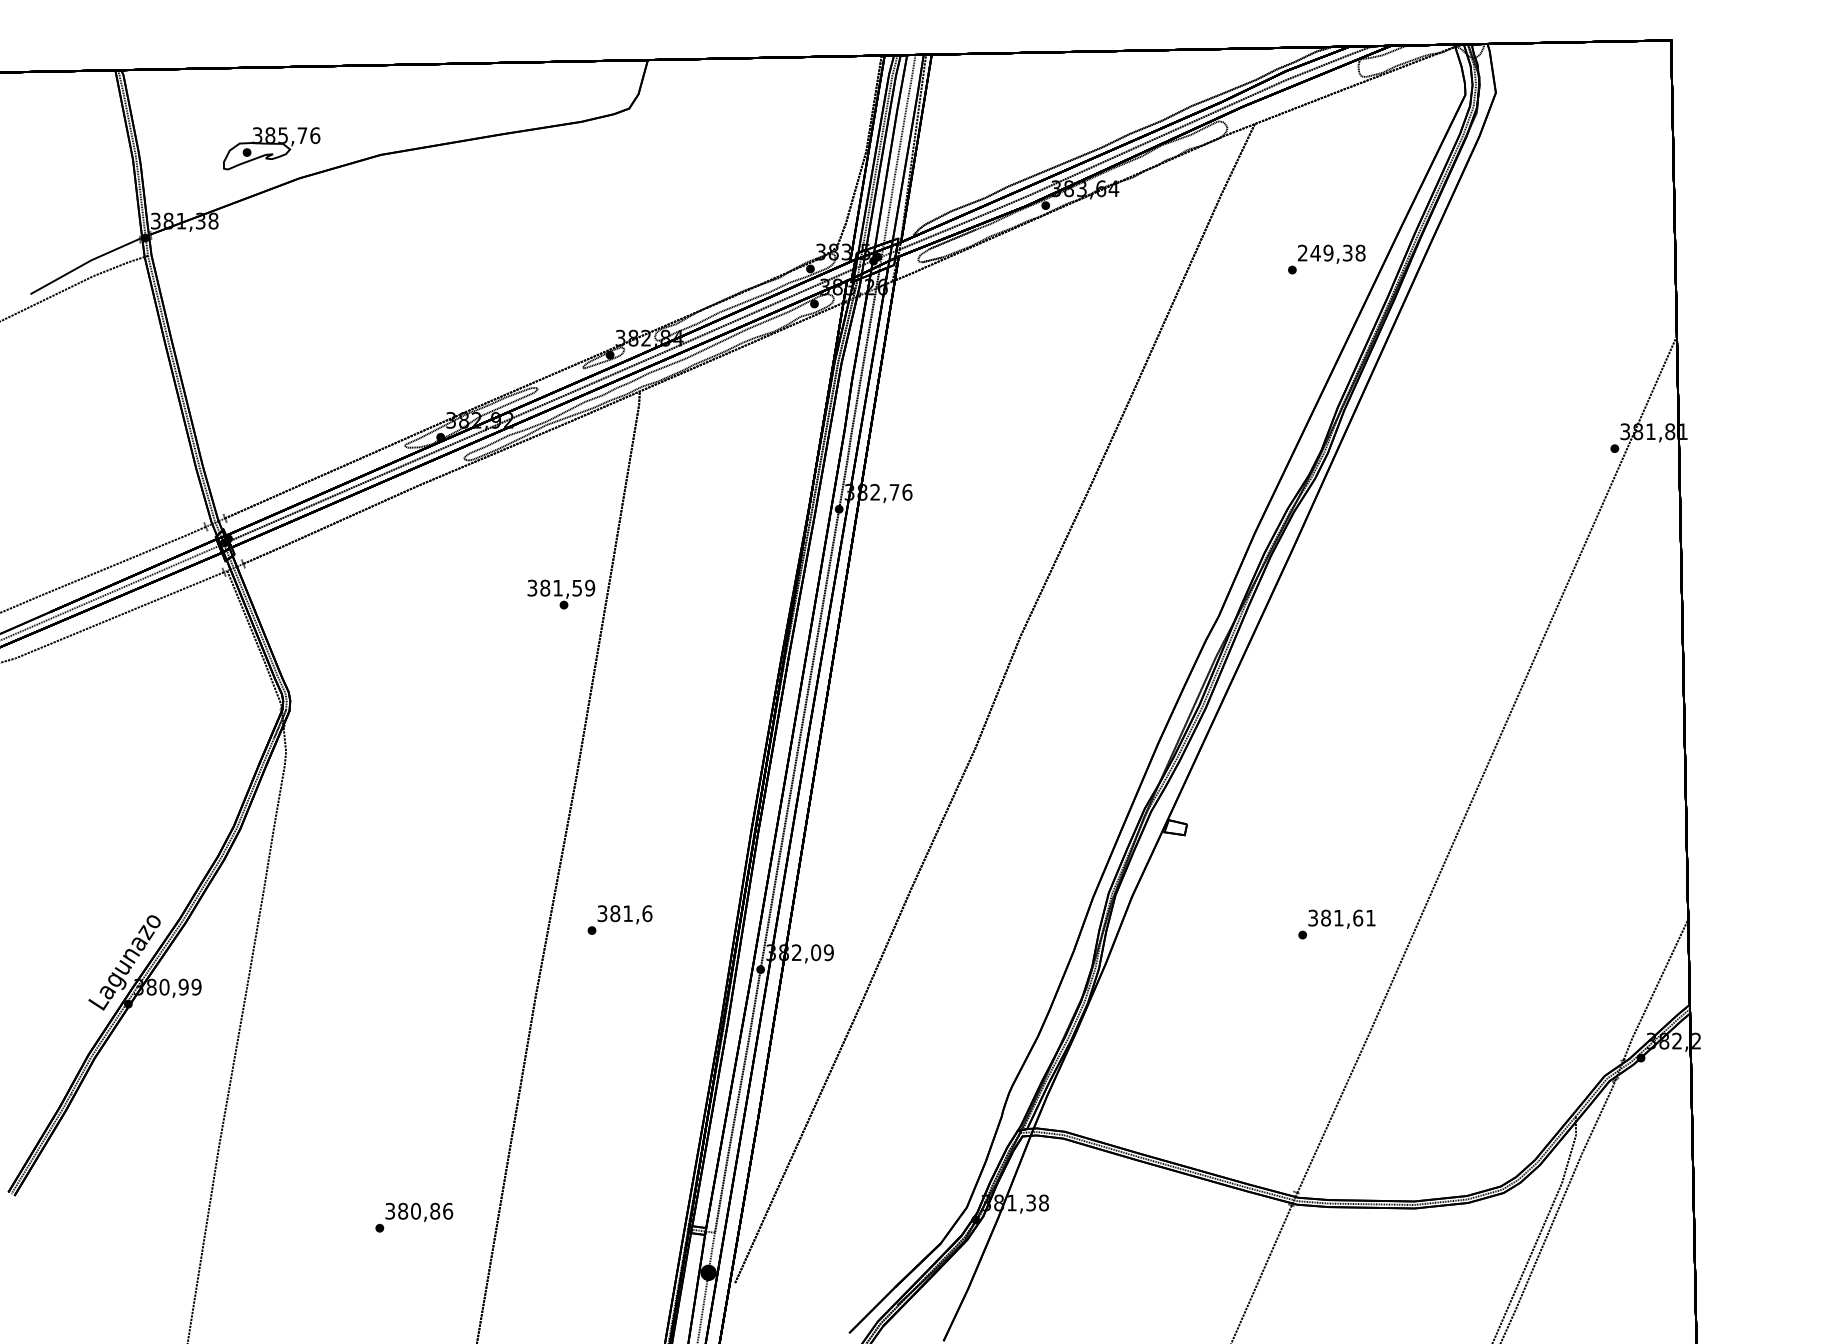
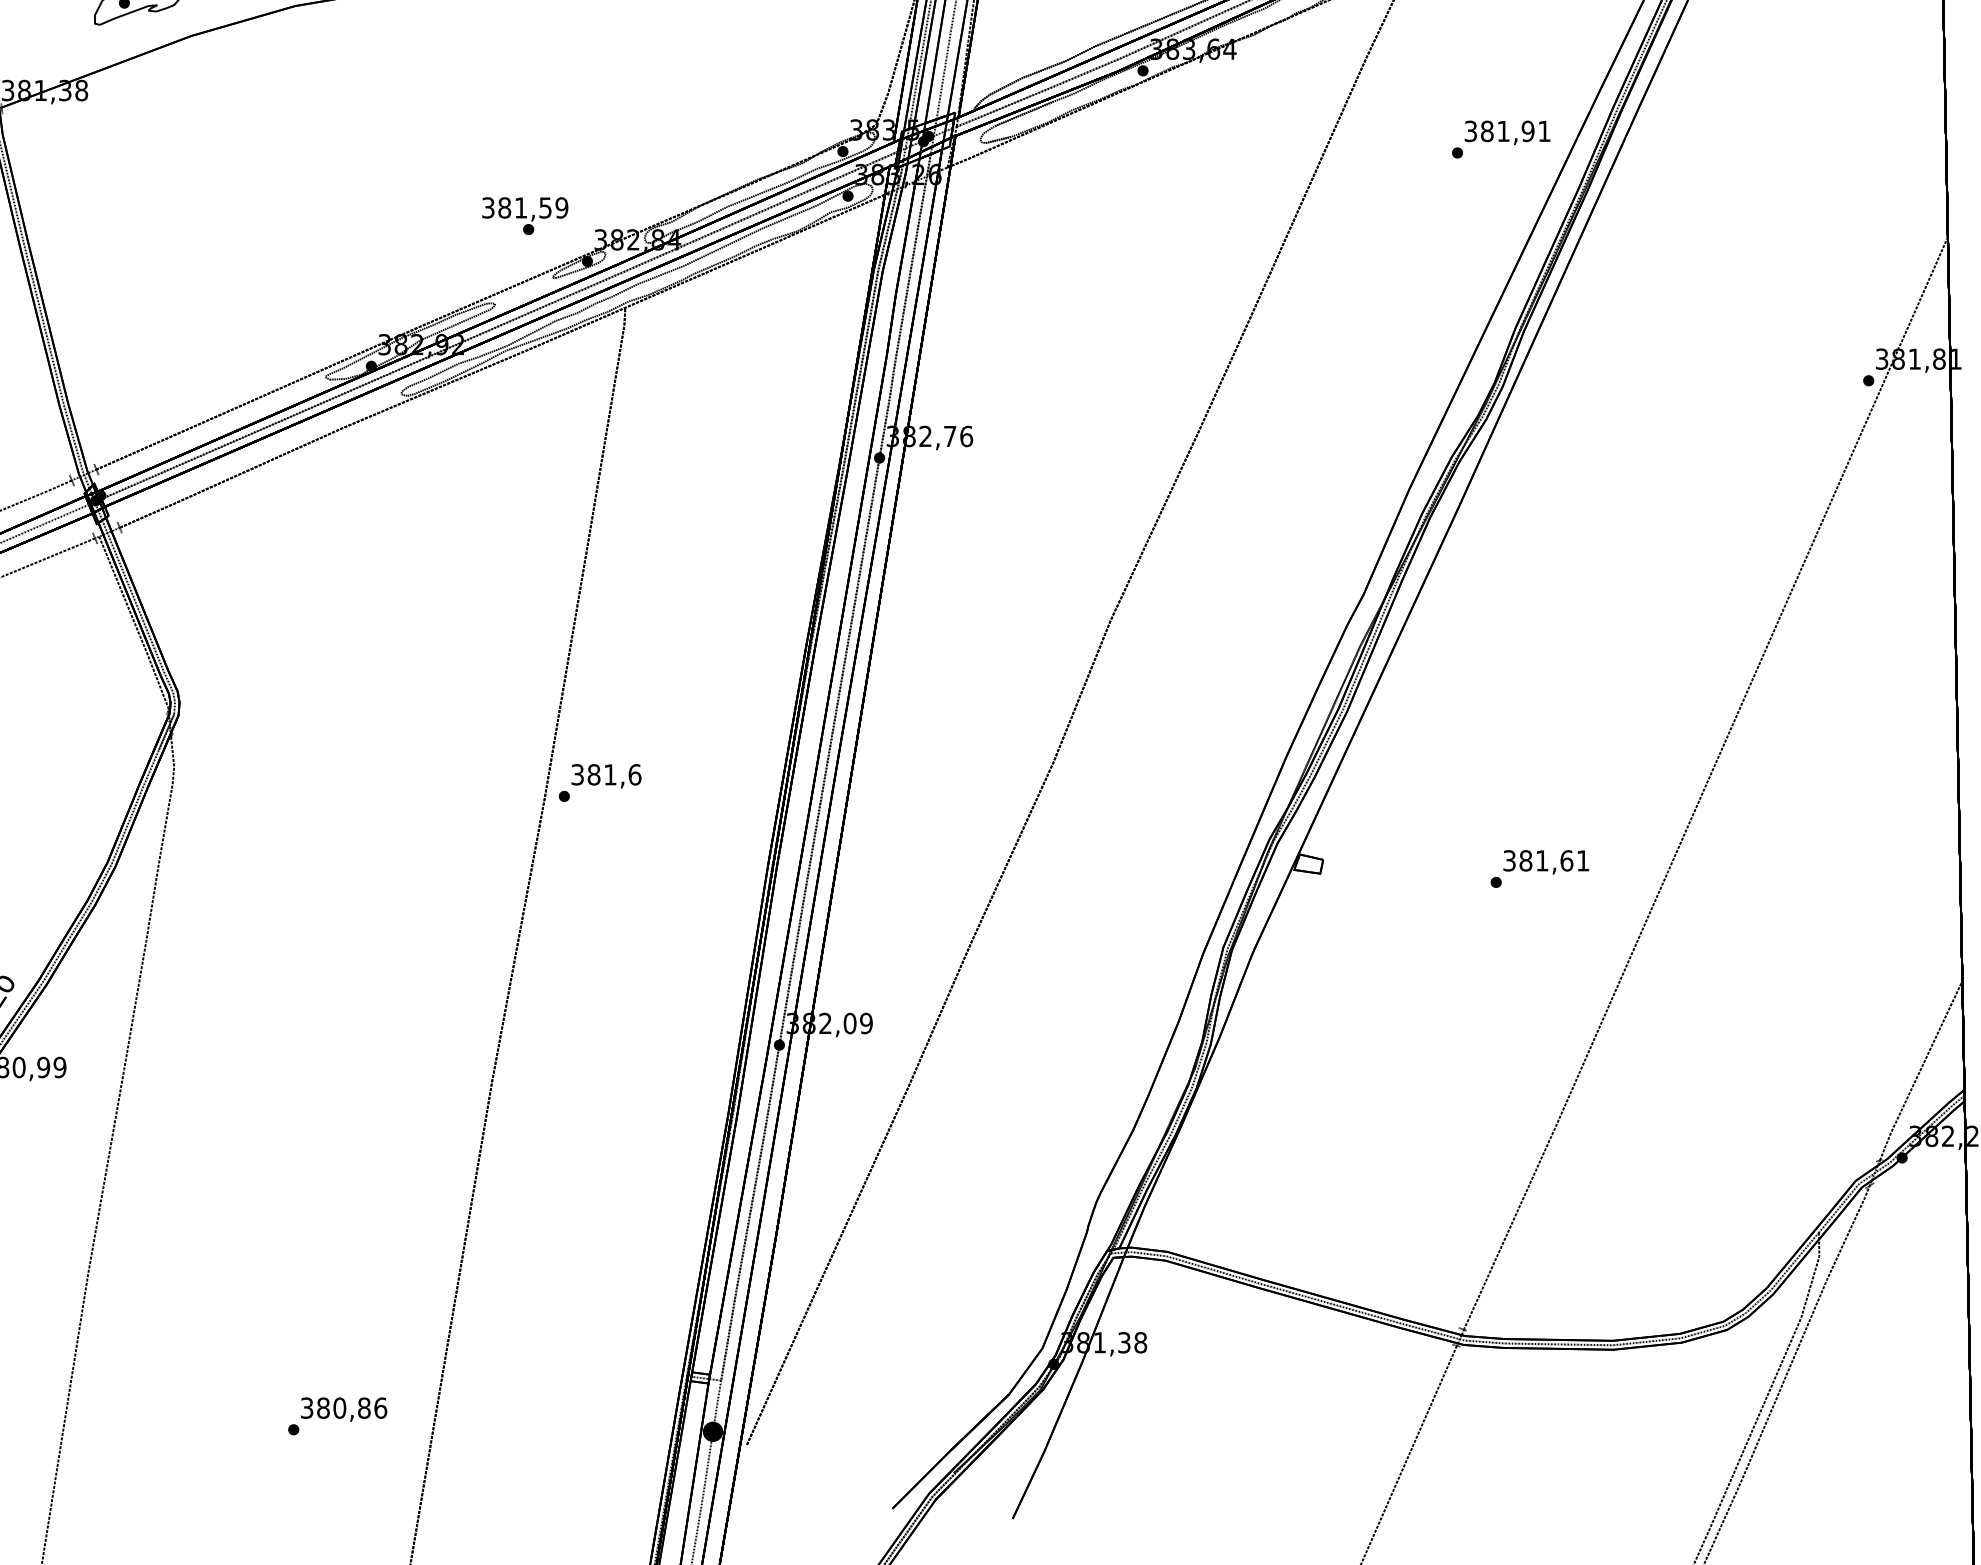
text: (1331, 252) -> (1507, 130), 249,38 -> 381,91
text: (561, 594) -> (525, 216), moved
text: (619, 919) -> (599, 782), moved
text: (1336, 924) -> (1539, 868), moved
text: (414, 1217) -> (337, 1416), moved

